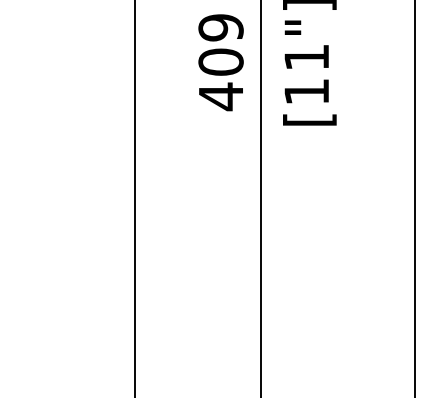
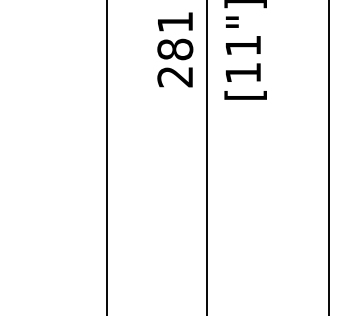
text: (220, 62) -> (174, 49), 409 -> 281

